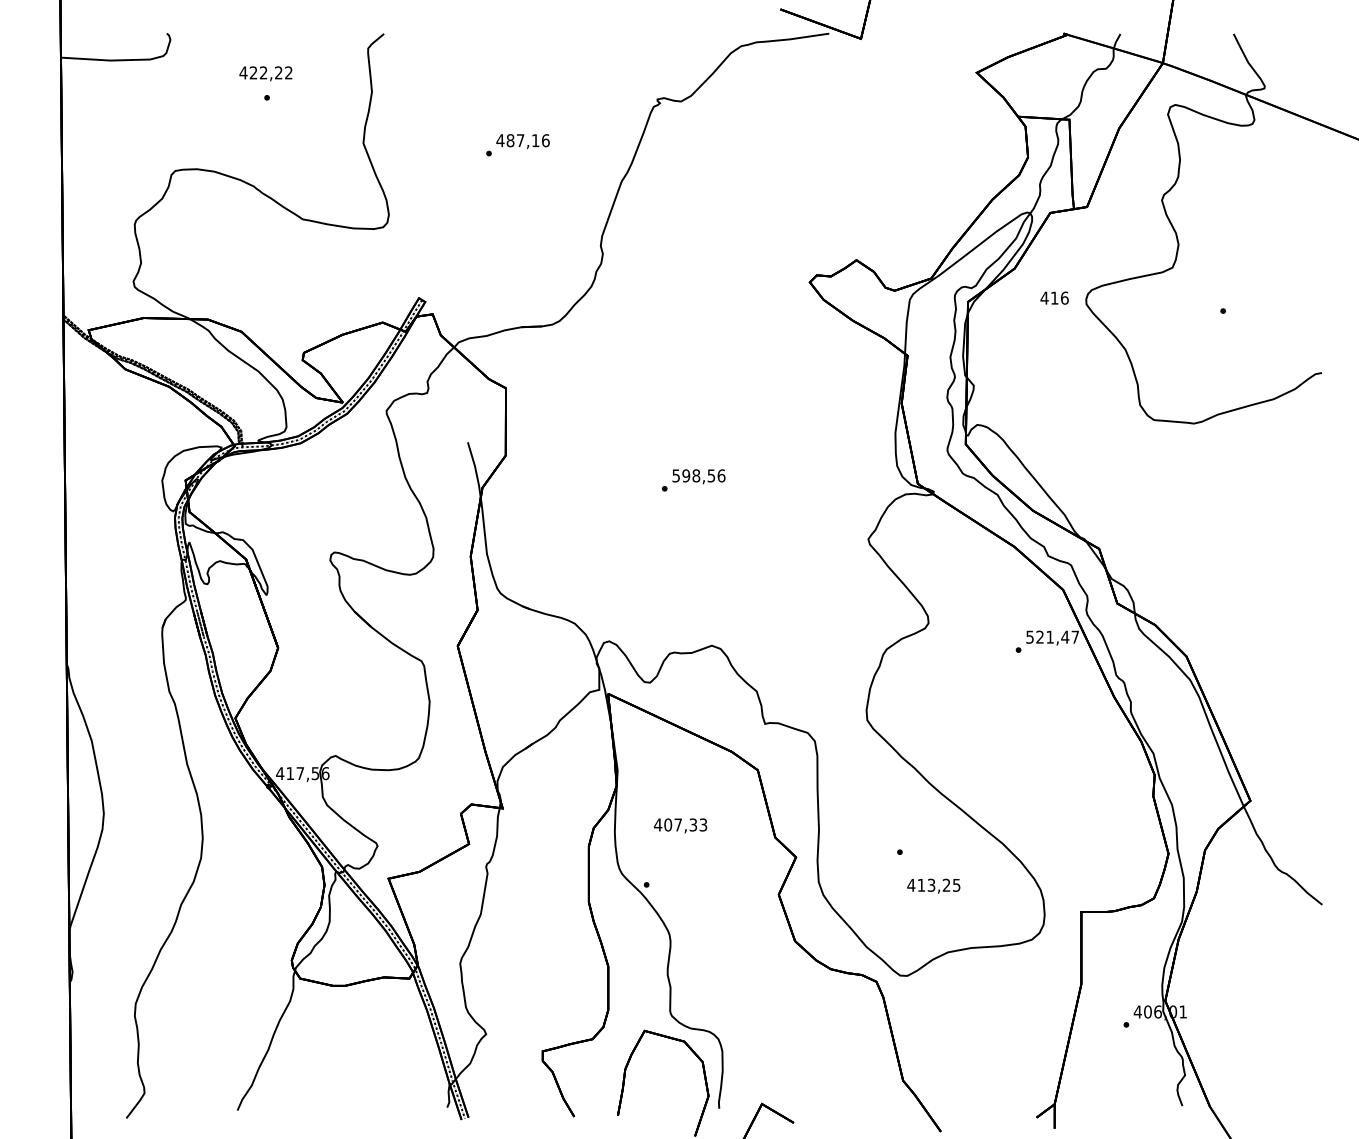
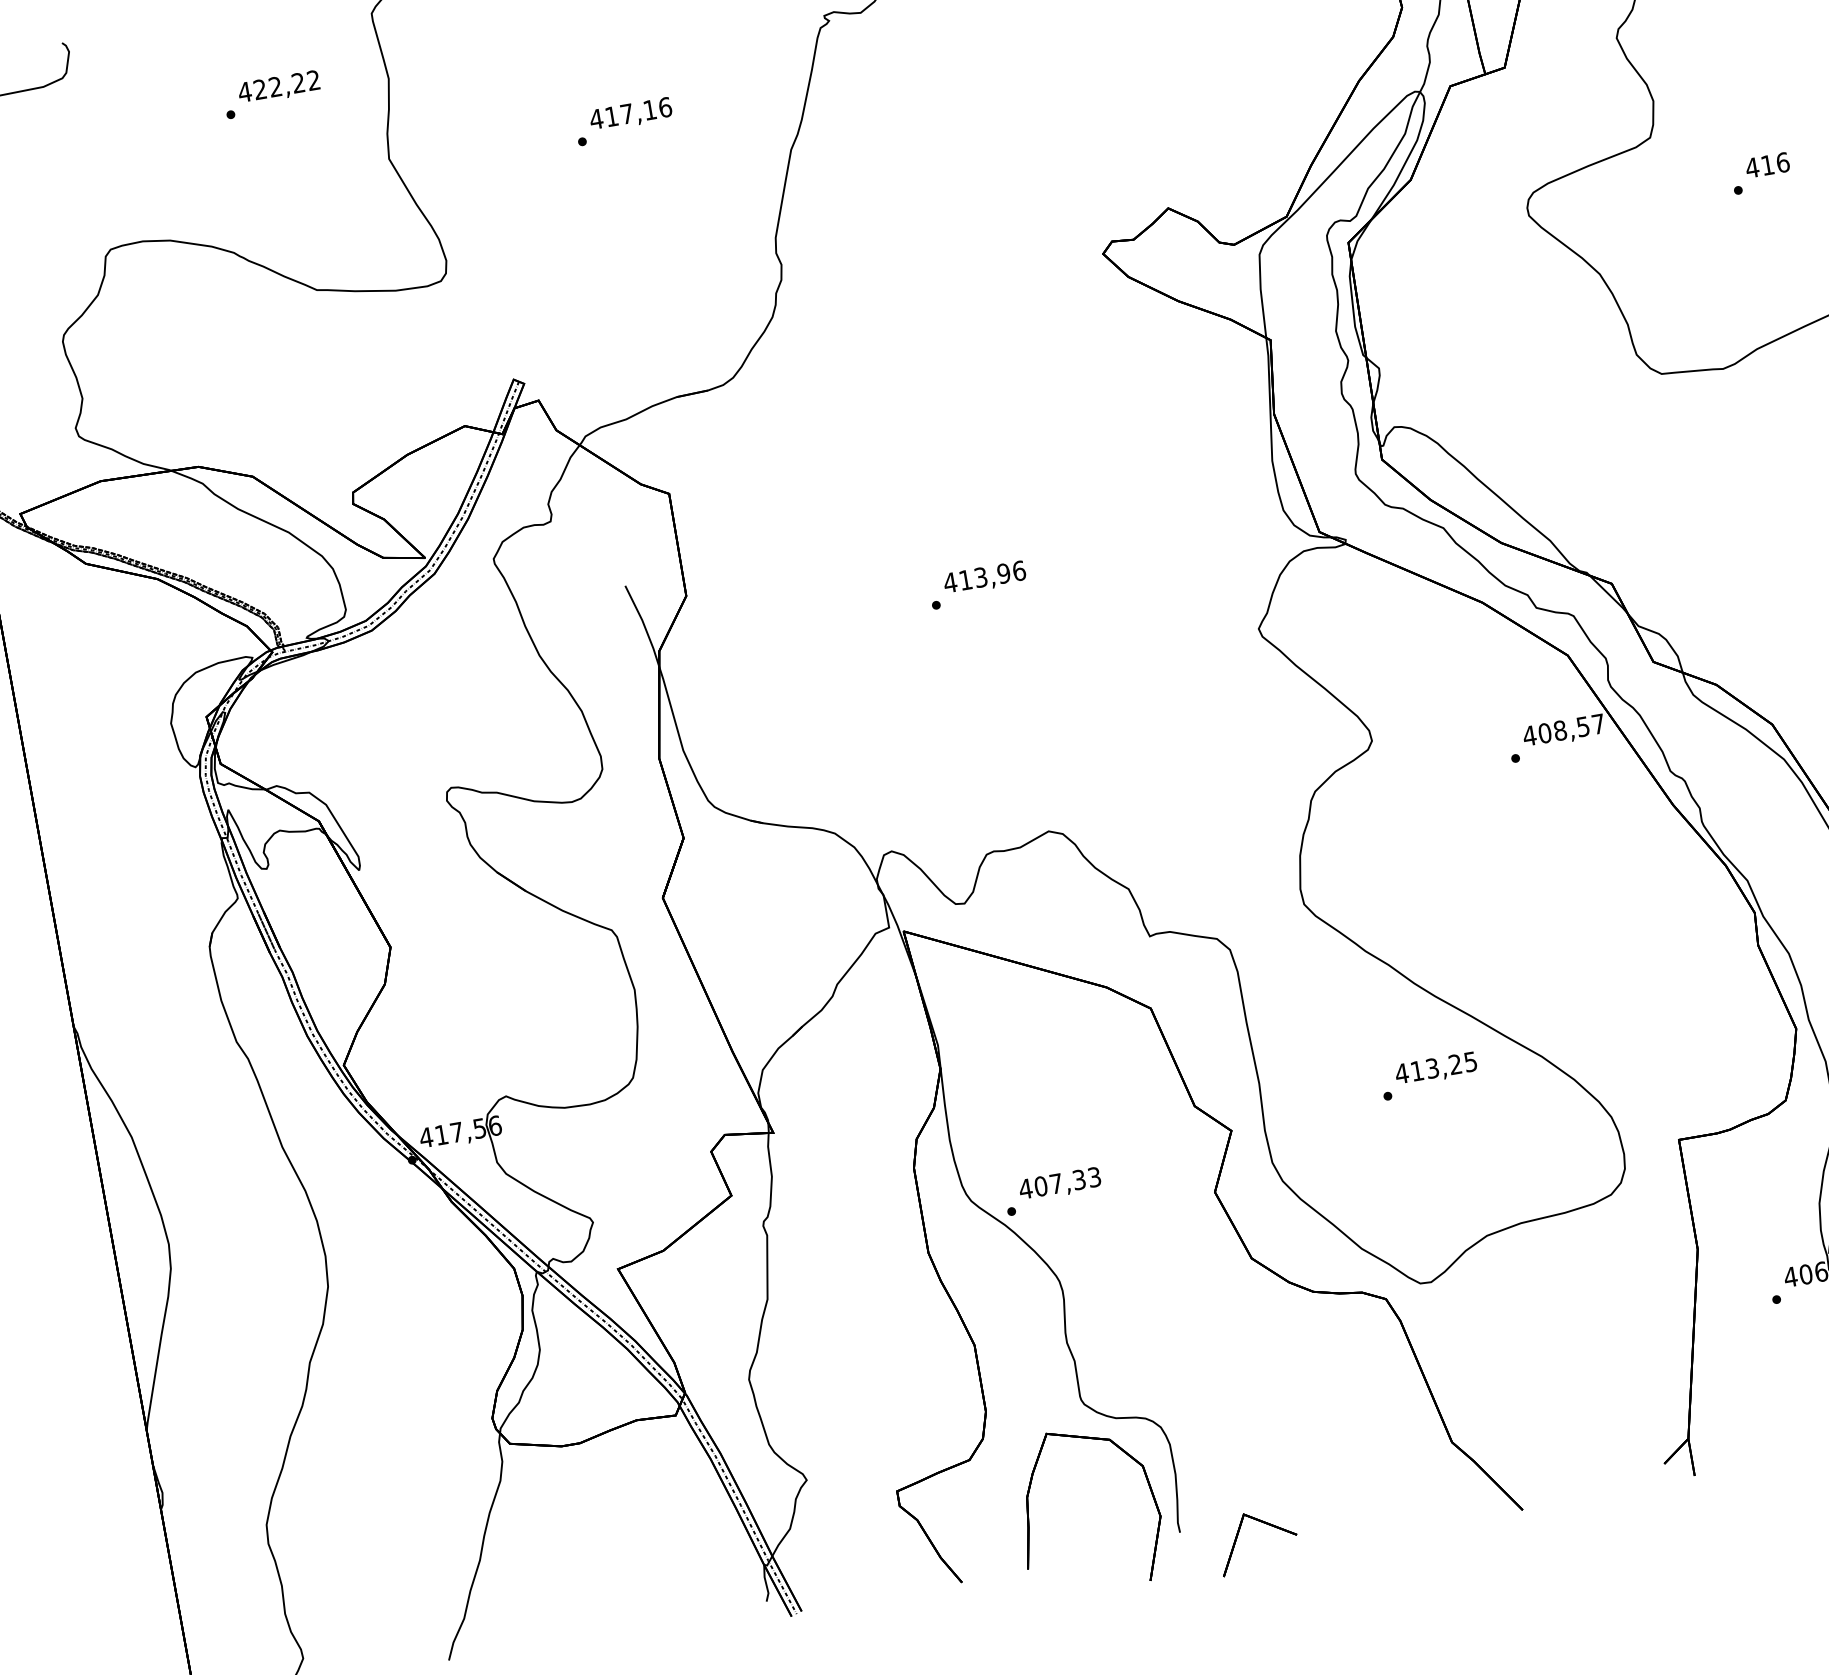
text: (265, 73) -> (278, 87), moved
text: (510, 140) -> (611, 116), 487,16 -> 417,16
text: (1054, 297) -> (1767, 164), moved
text: (693, 475) -> (976, 577), 598,56 -> 413,96
text: (1047, 636) -> (1556, 730), 521,47 -> 408,57
text: (680, 825) -> (1059, 1183), moved
text: (933, 885) -> (1435, 1068), moved

